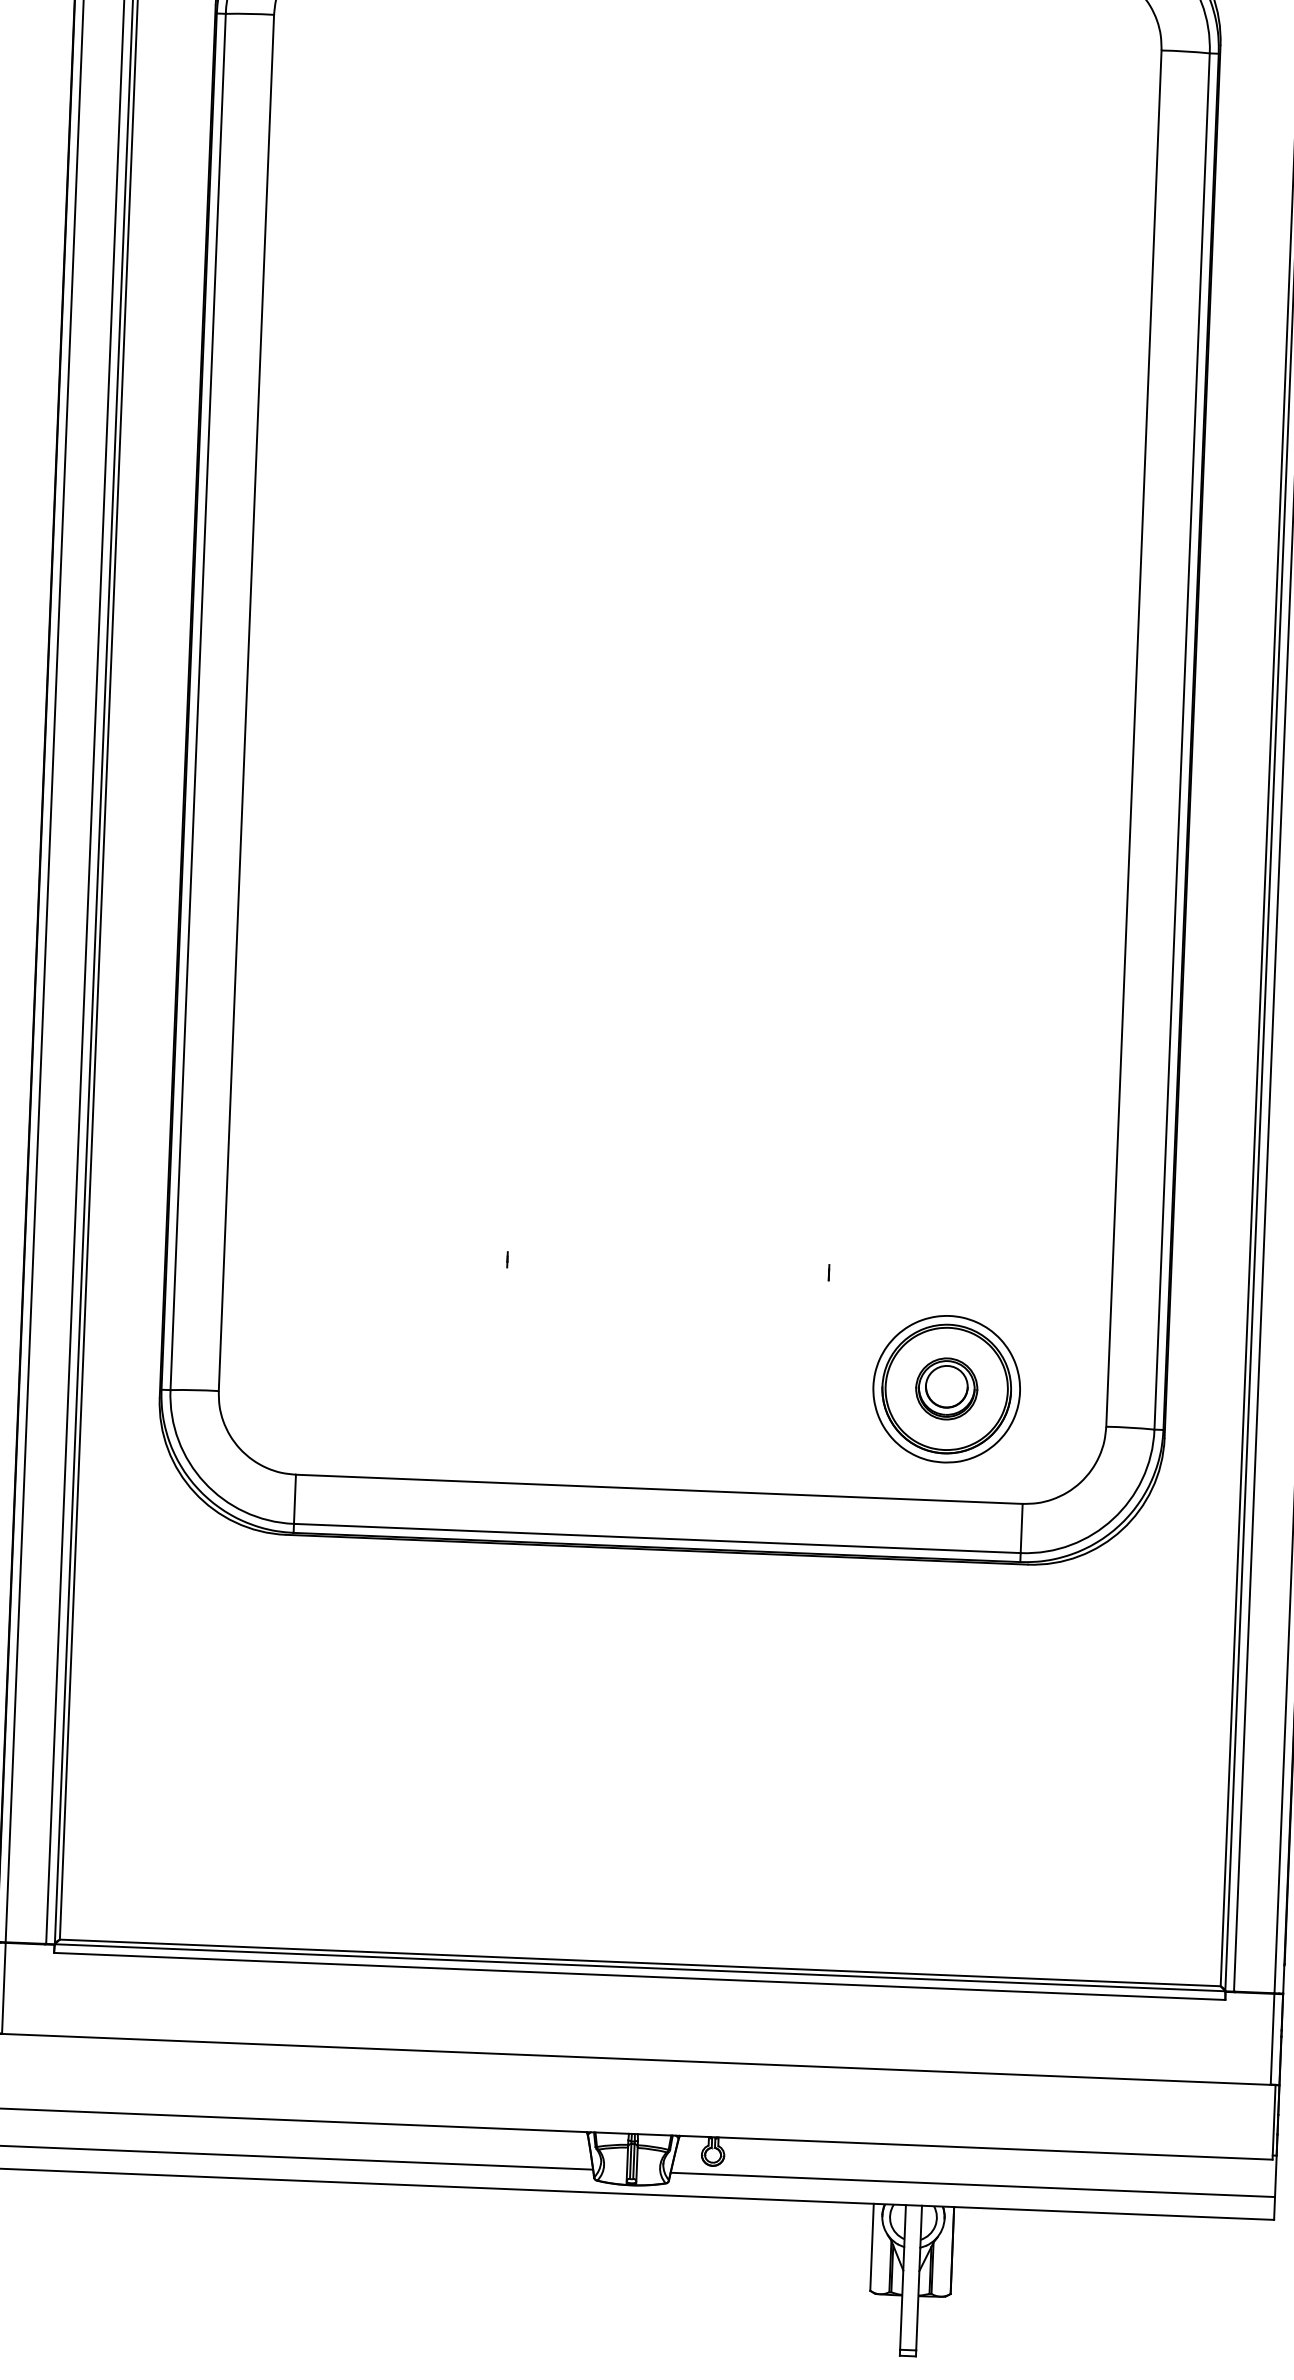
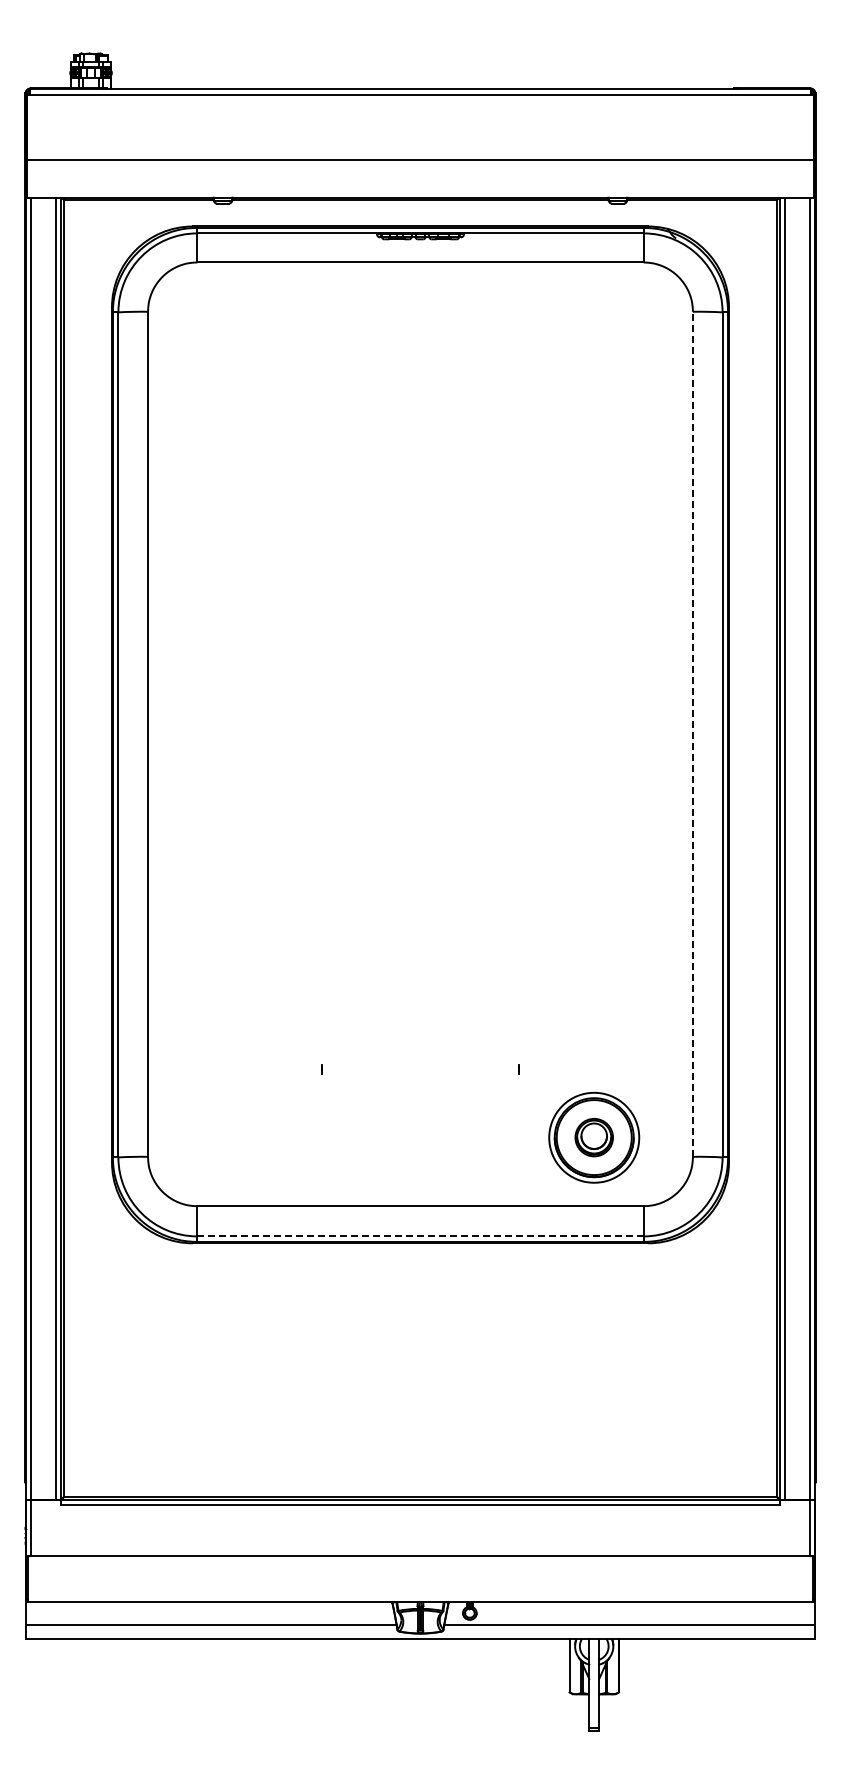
line: (1133, 738) -> (692, 734), solid -> dashed
line: (657, 1538) -> (420, 1236), solid -> dashed

